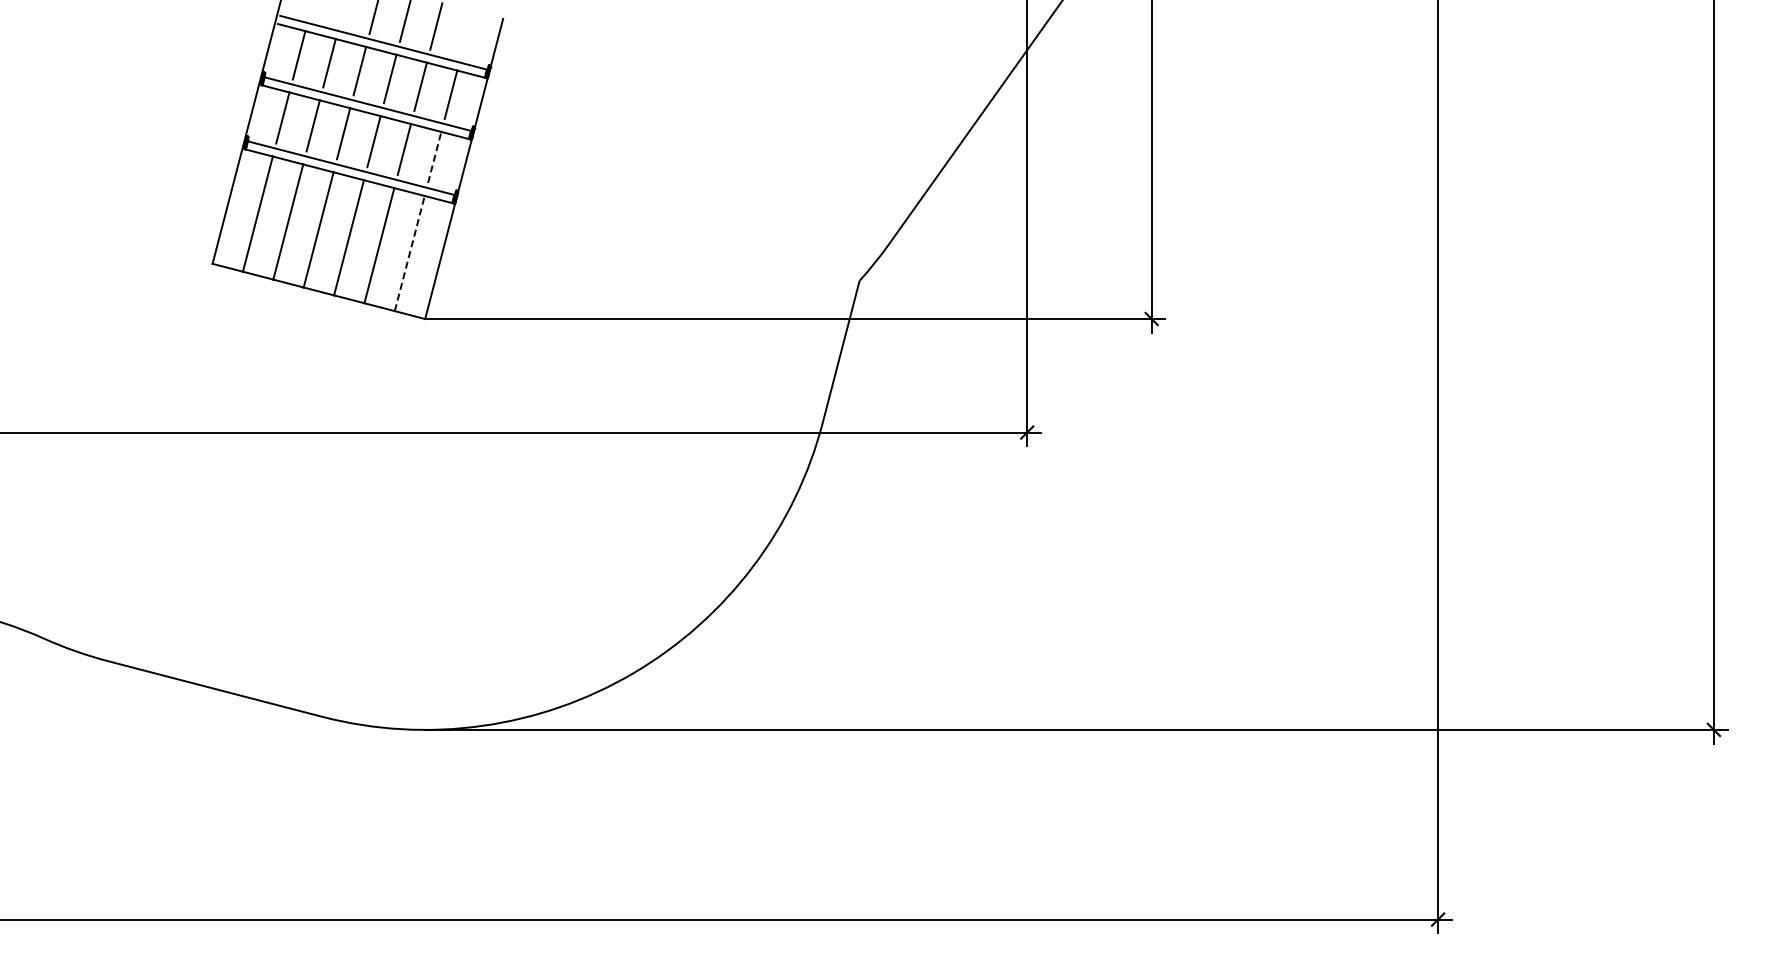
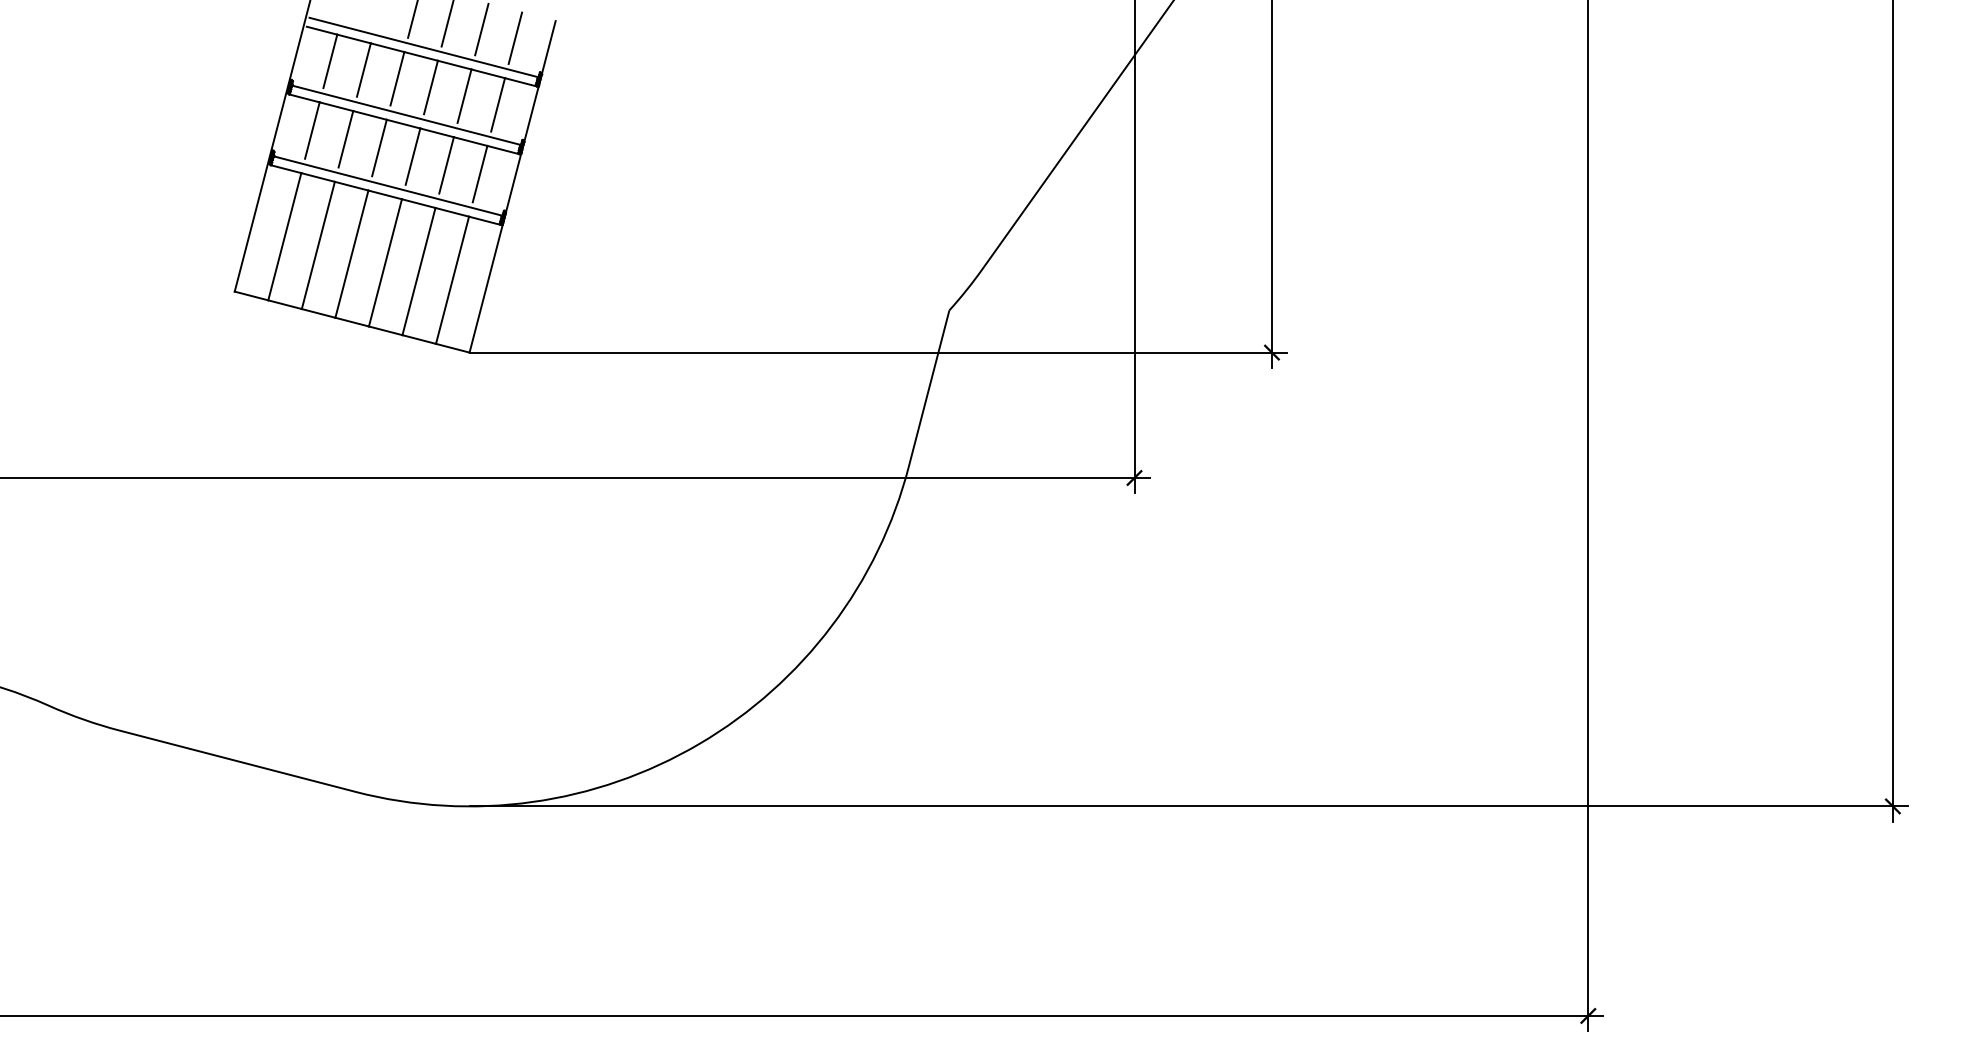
line: (466, 34) -> (515, 38), added
line: (434, 156) -> (479, 173), dashed -> solid
line: (409, 253) -> (452, 280), dashed -> solid

